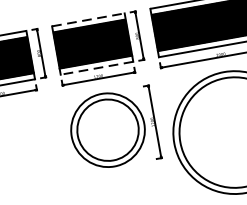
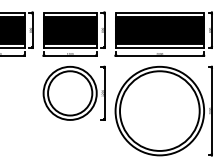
line: (88, 19) -> (70, 12), dashed -> solid
line: (97, 68) -> (70, 48), dashed -> solid

